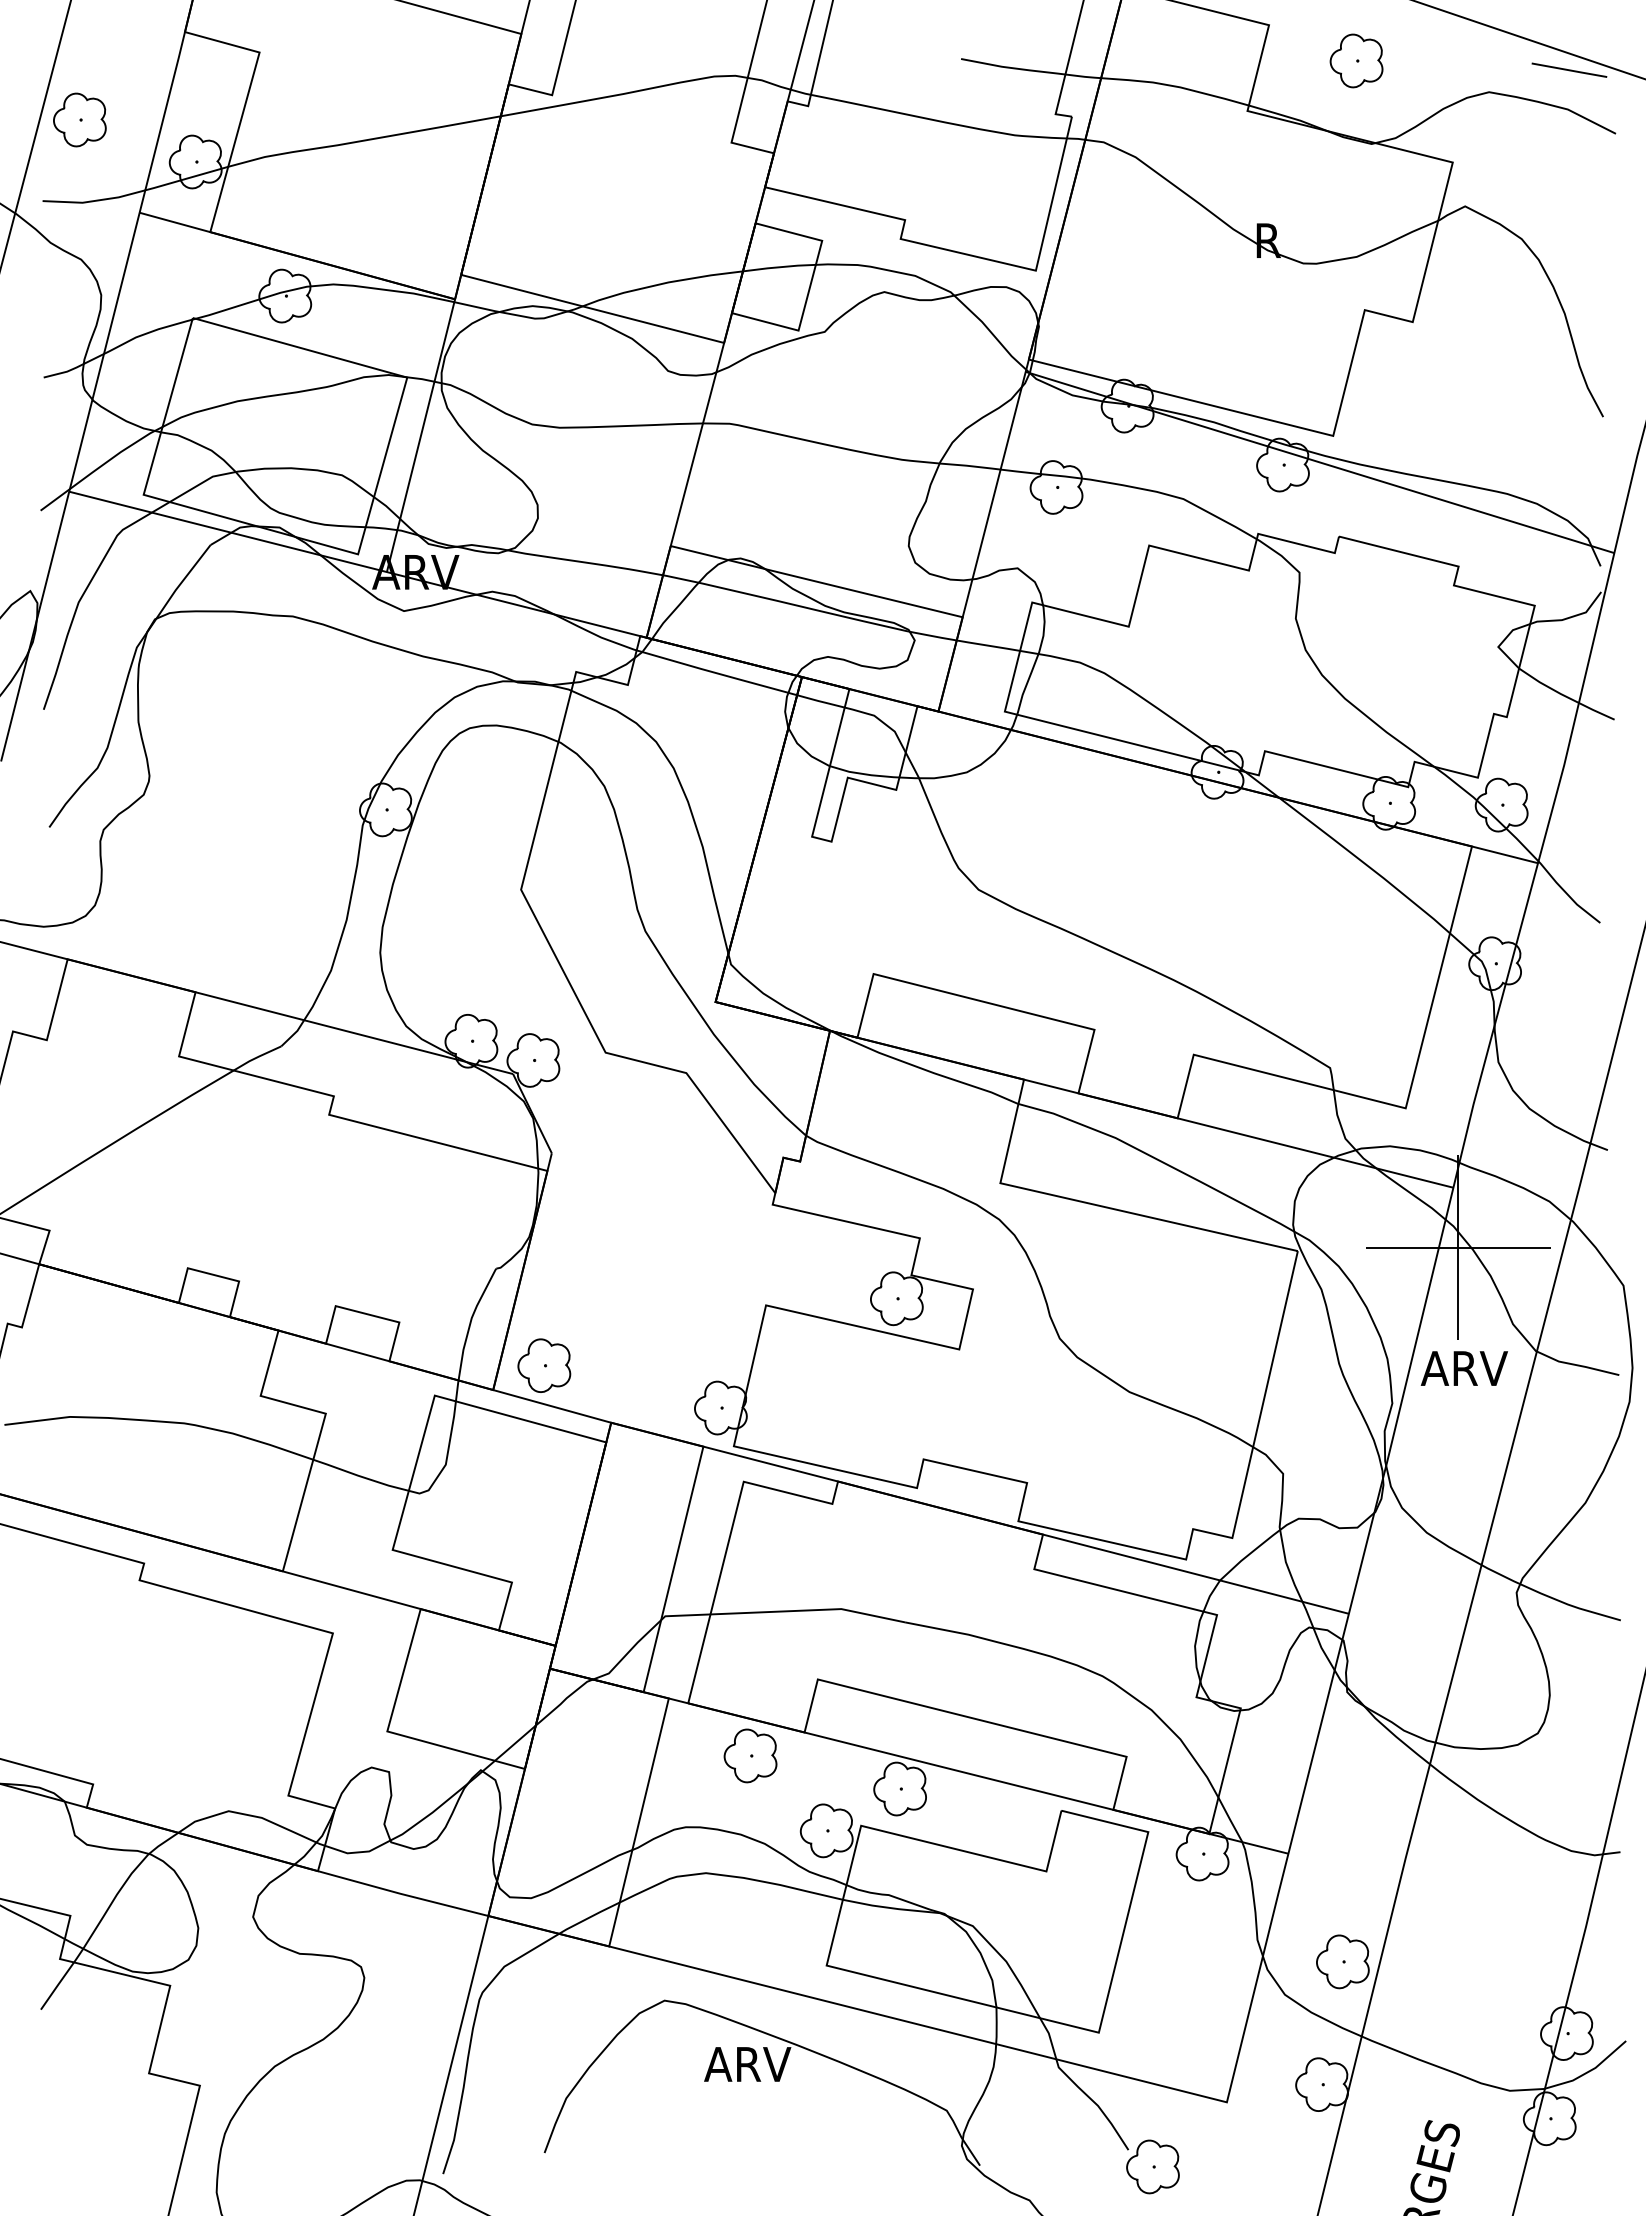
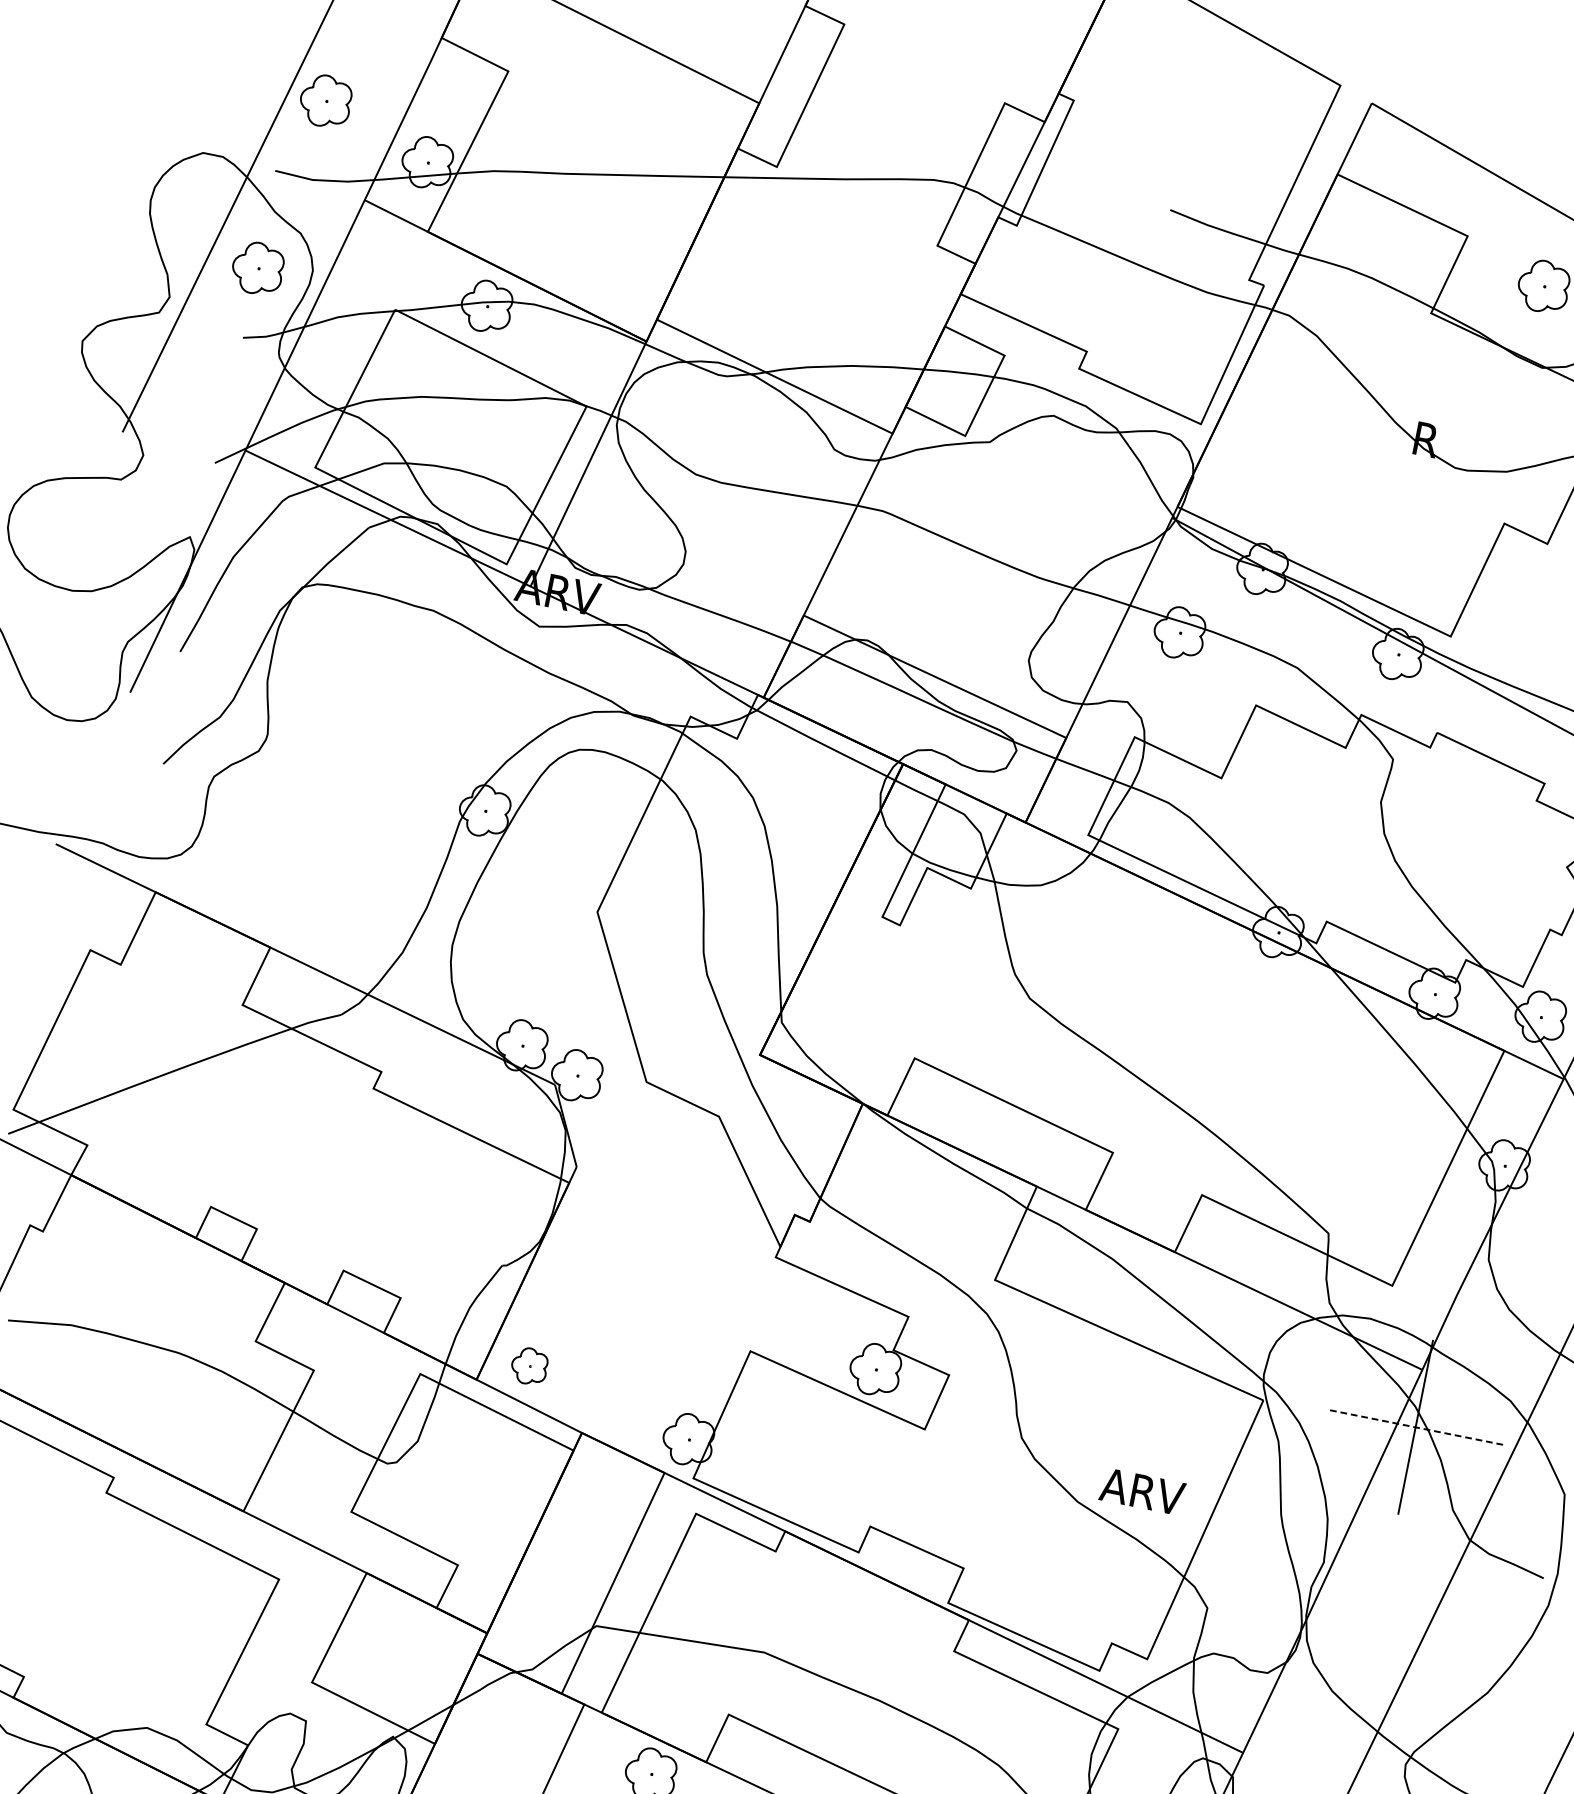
part: (44, 303) -> (257, 267), added
line: (1457, 1247) -> (1414, 1427), solid -> dashed
part: (544, 1365) -> (529, 1366), size x0.7
text: (1463, 1368) -> (1141, 1491), moved

